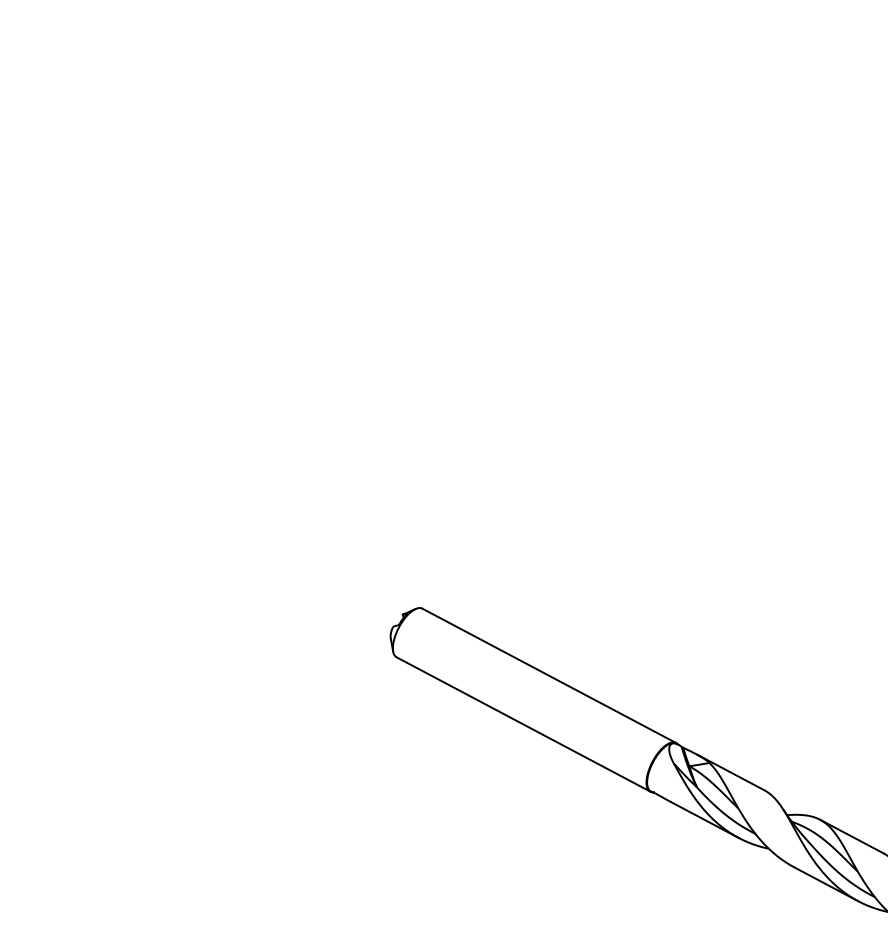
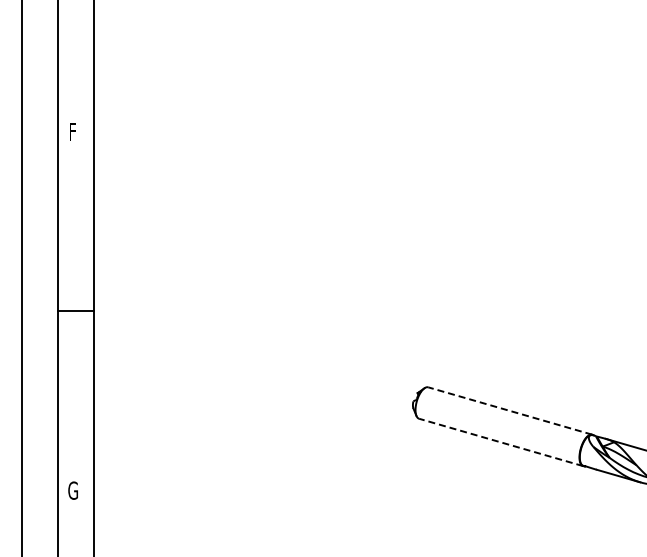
line: (548, 674) -> (509, 410), solid -> dashed
line: (522, 724) -> (500, 442), solid -> dashed

